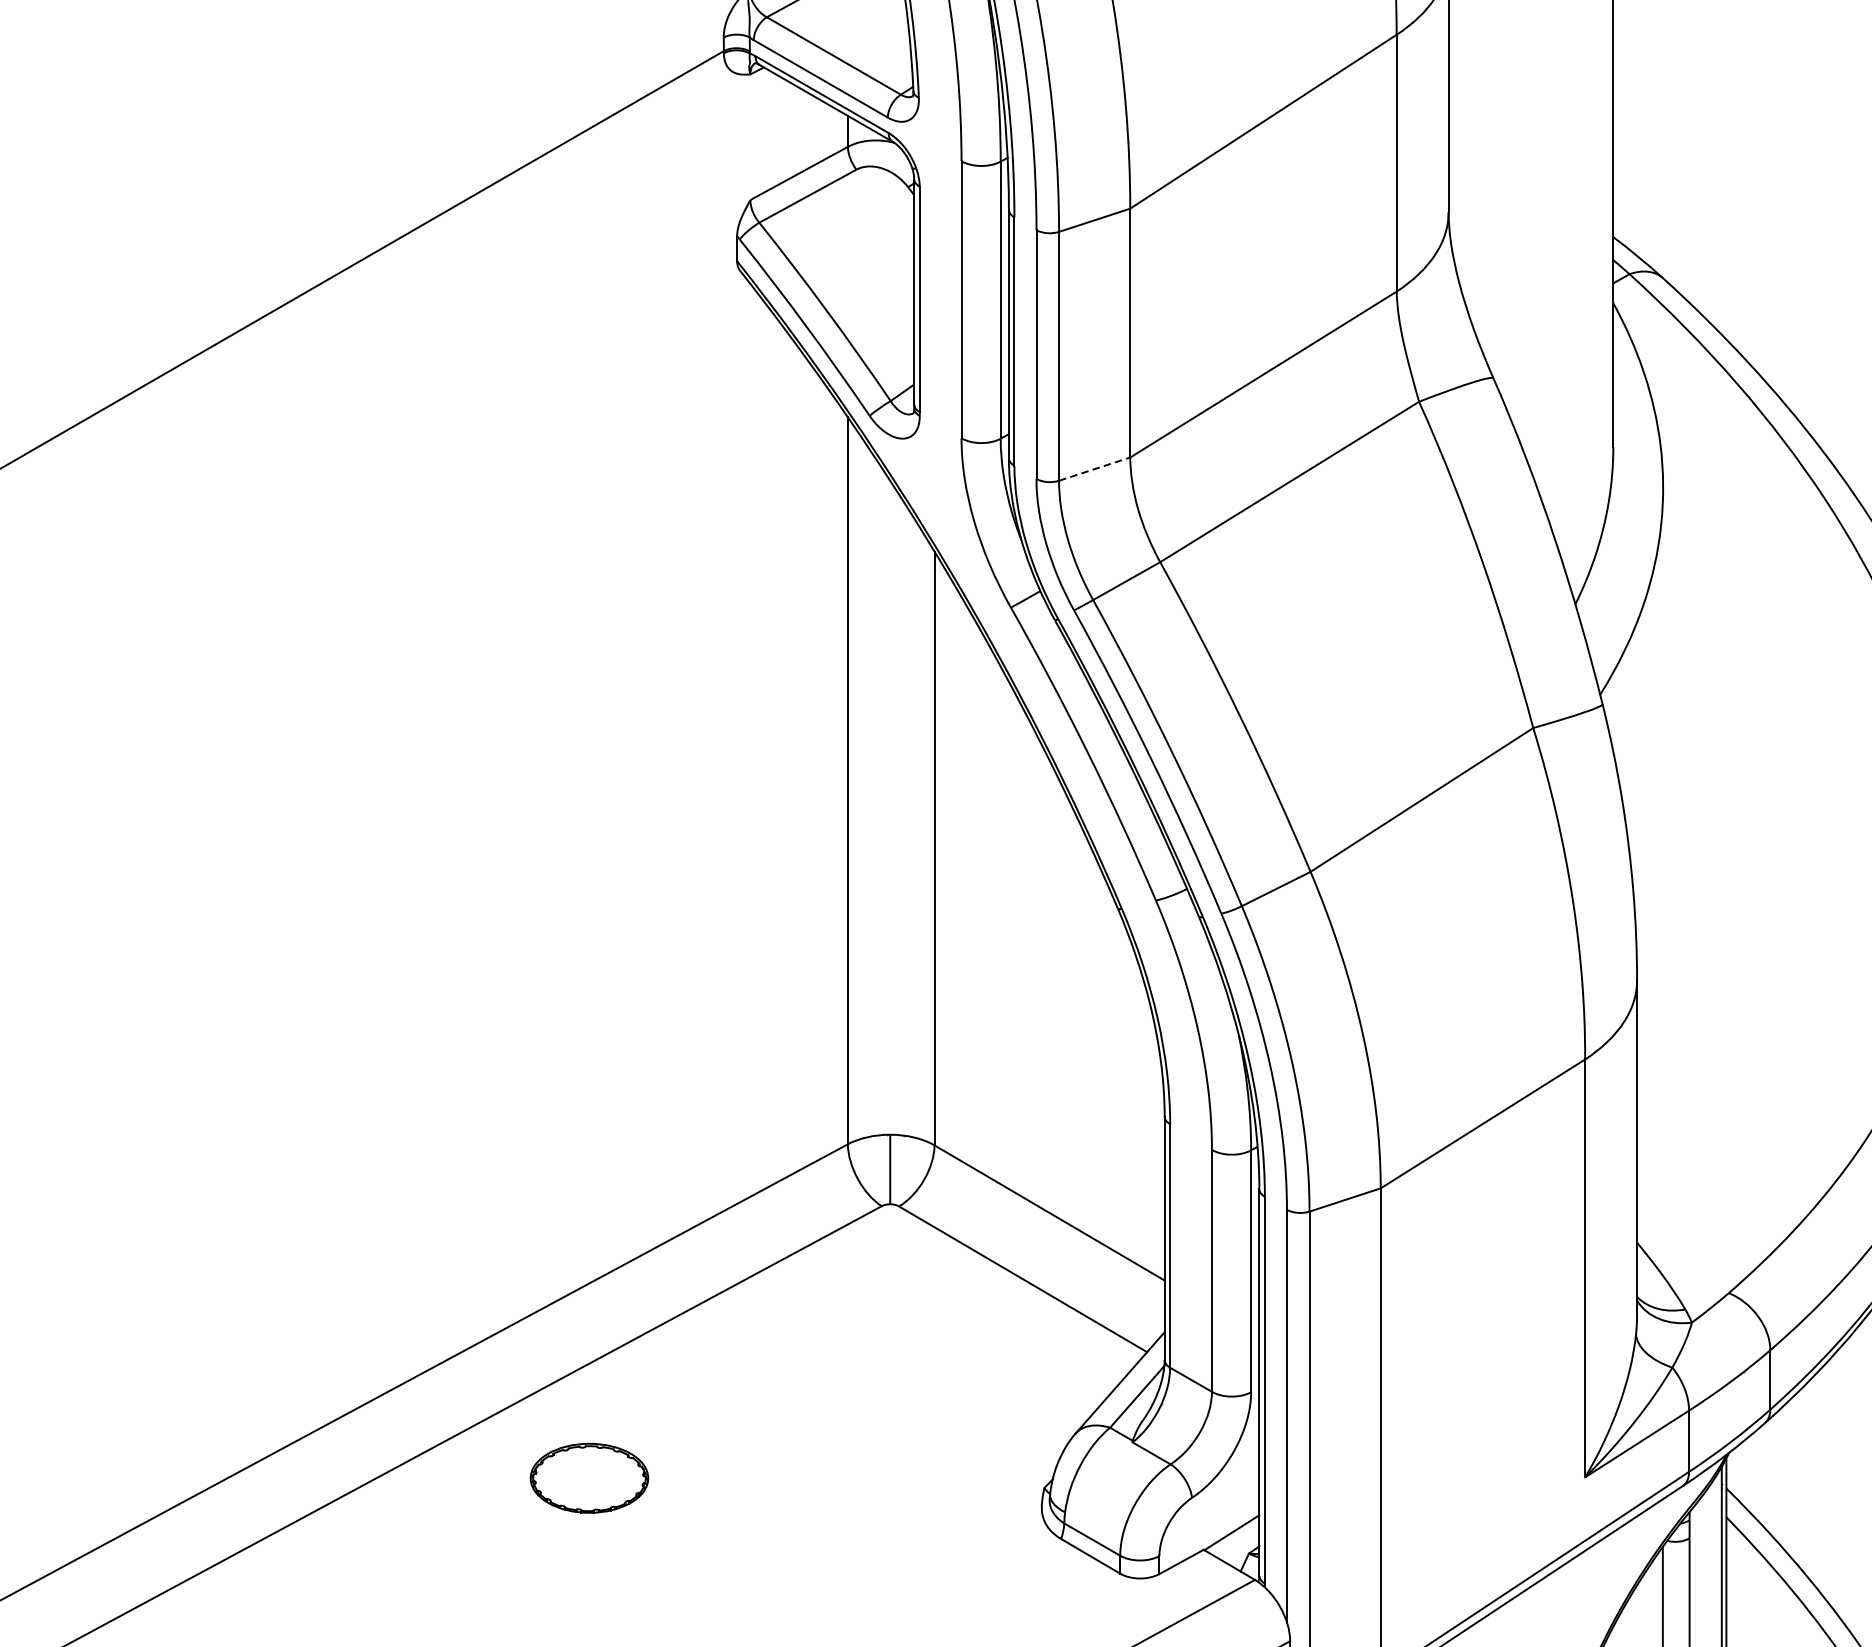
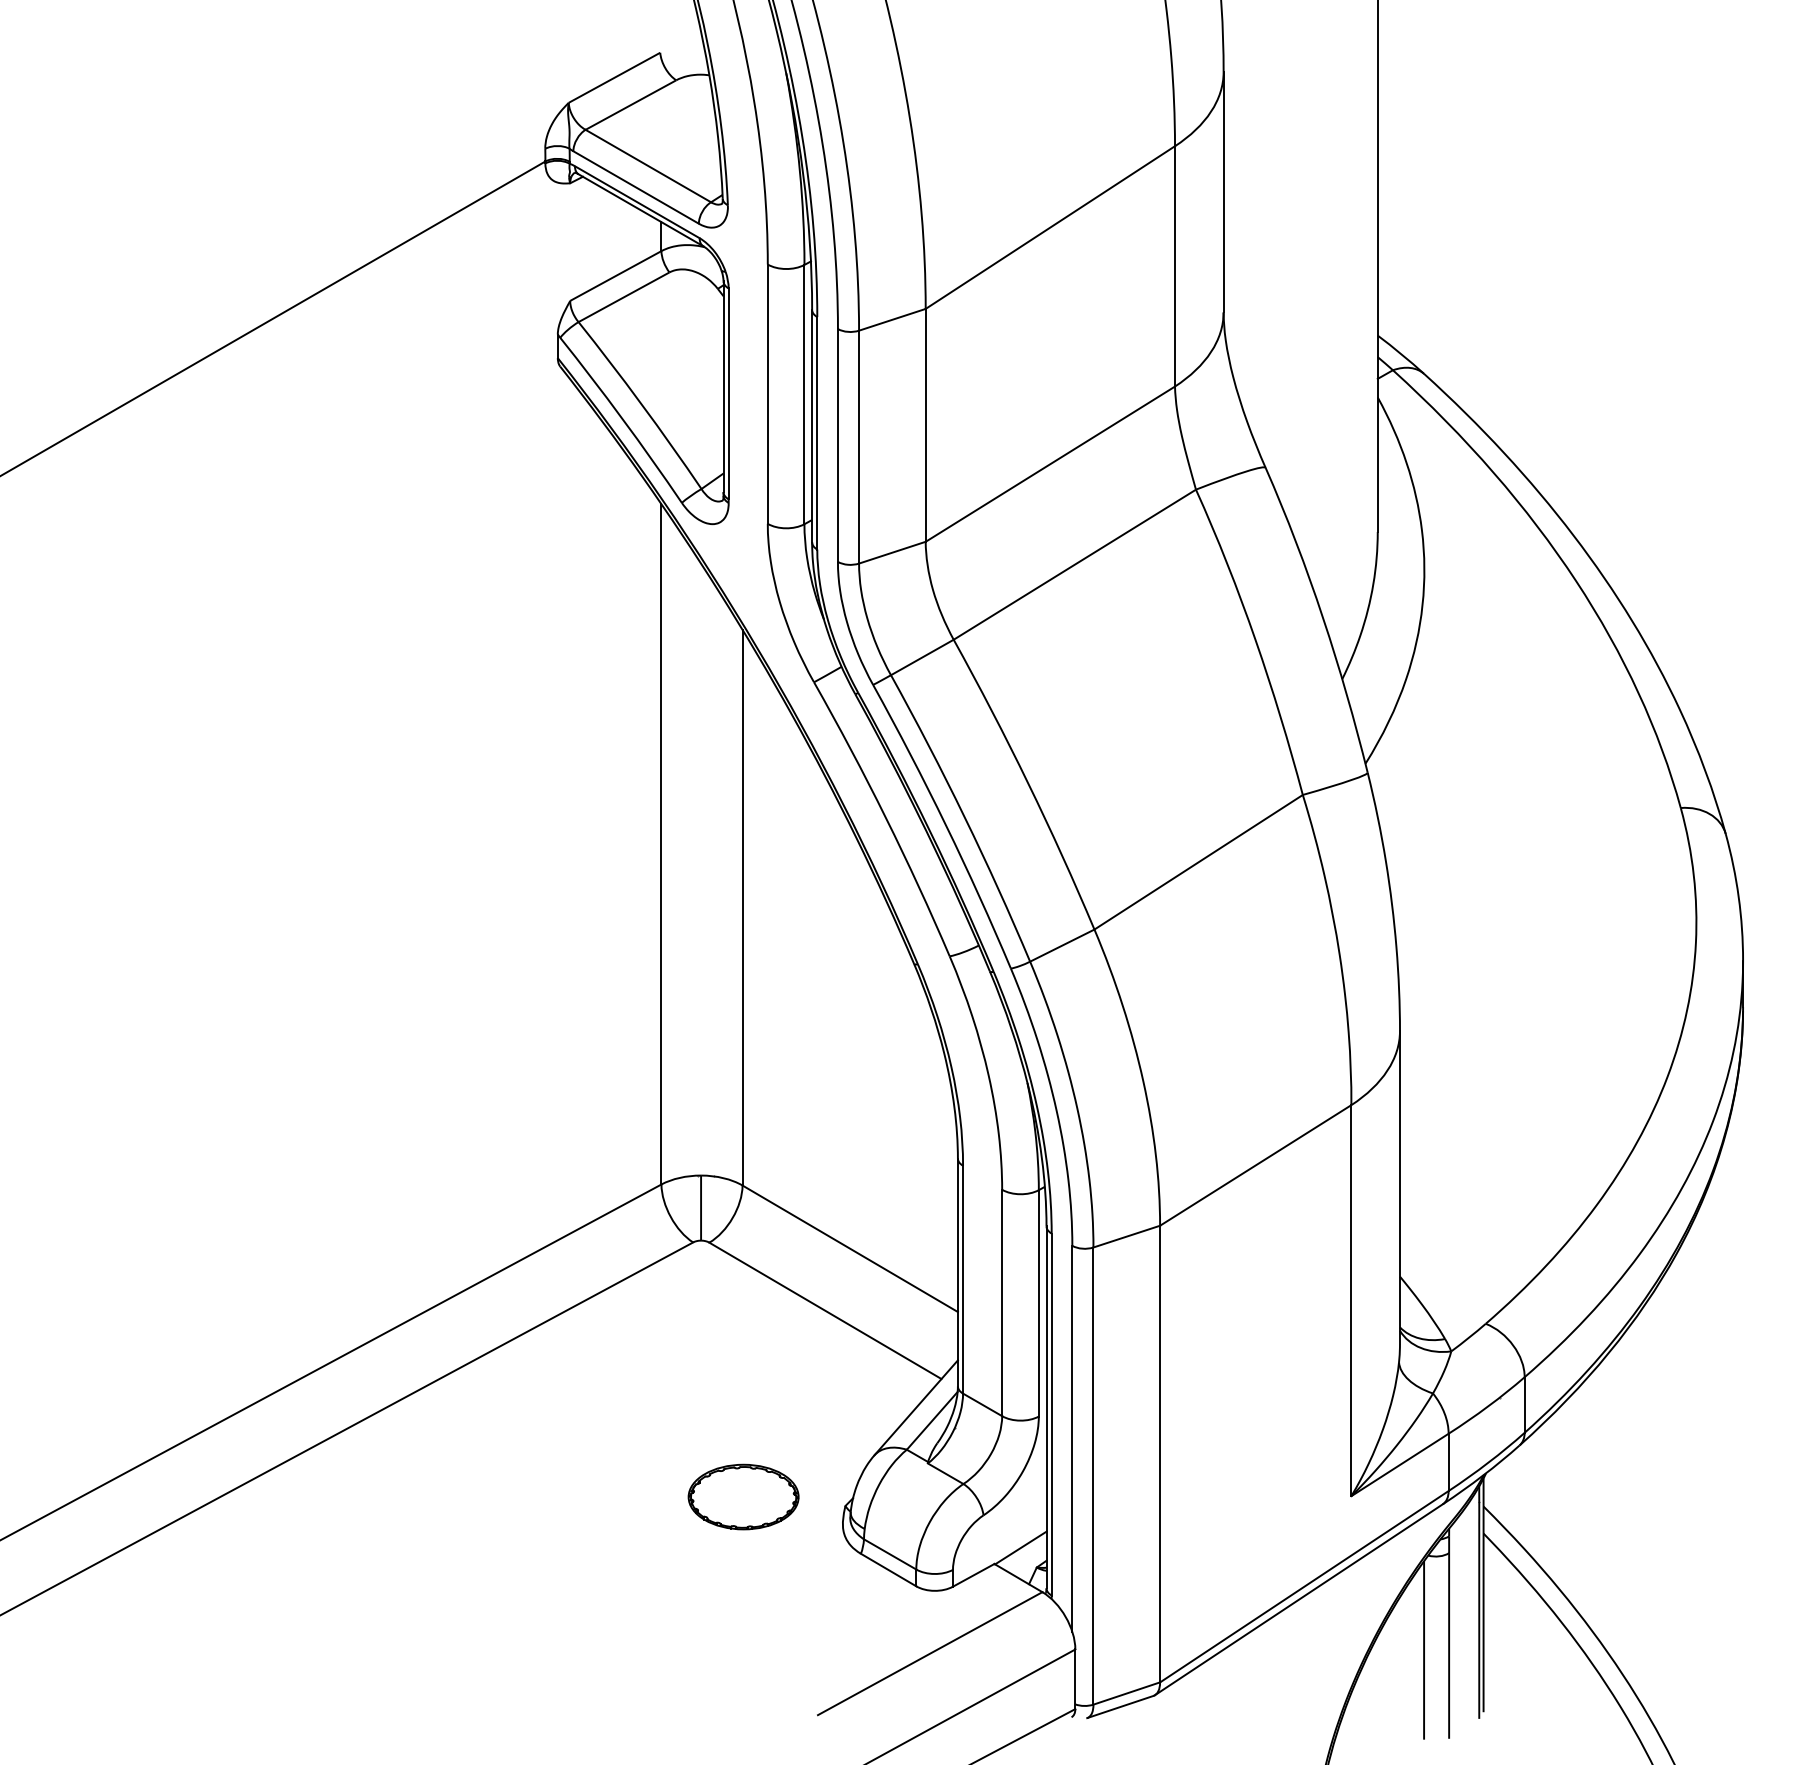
line: (1094, 468) -> (892, 552), dashed -> solid
part: (589, 1477) -> (743, 1496), moved

